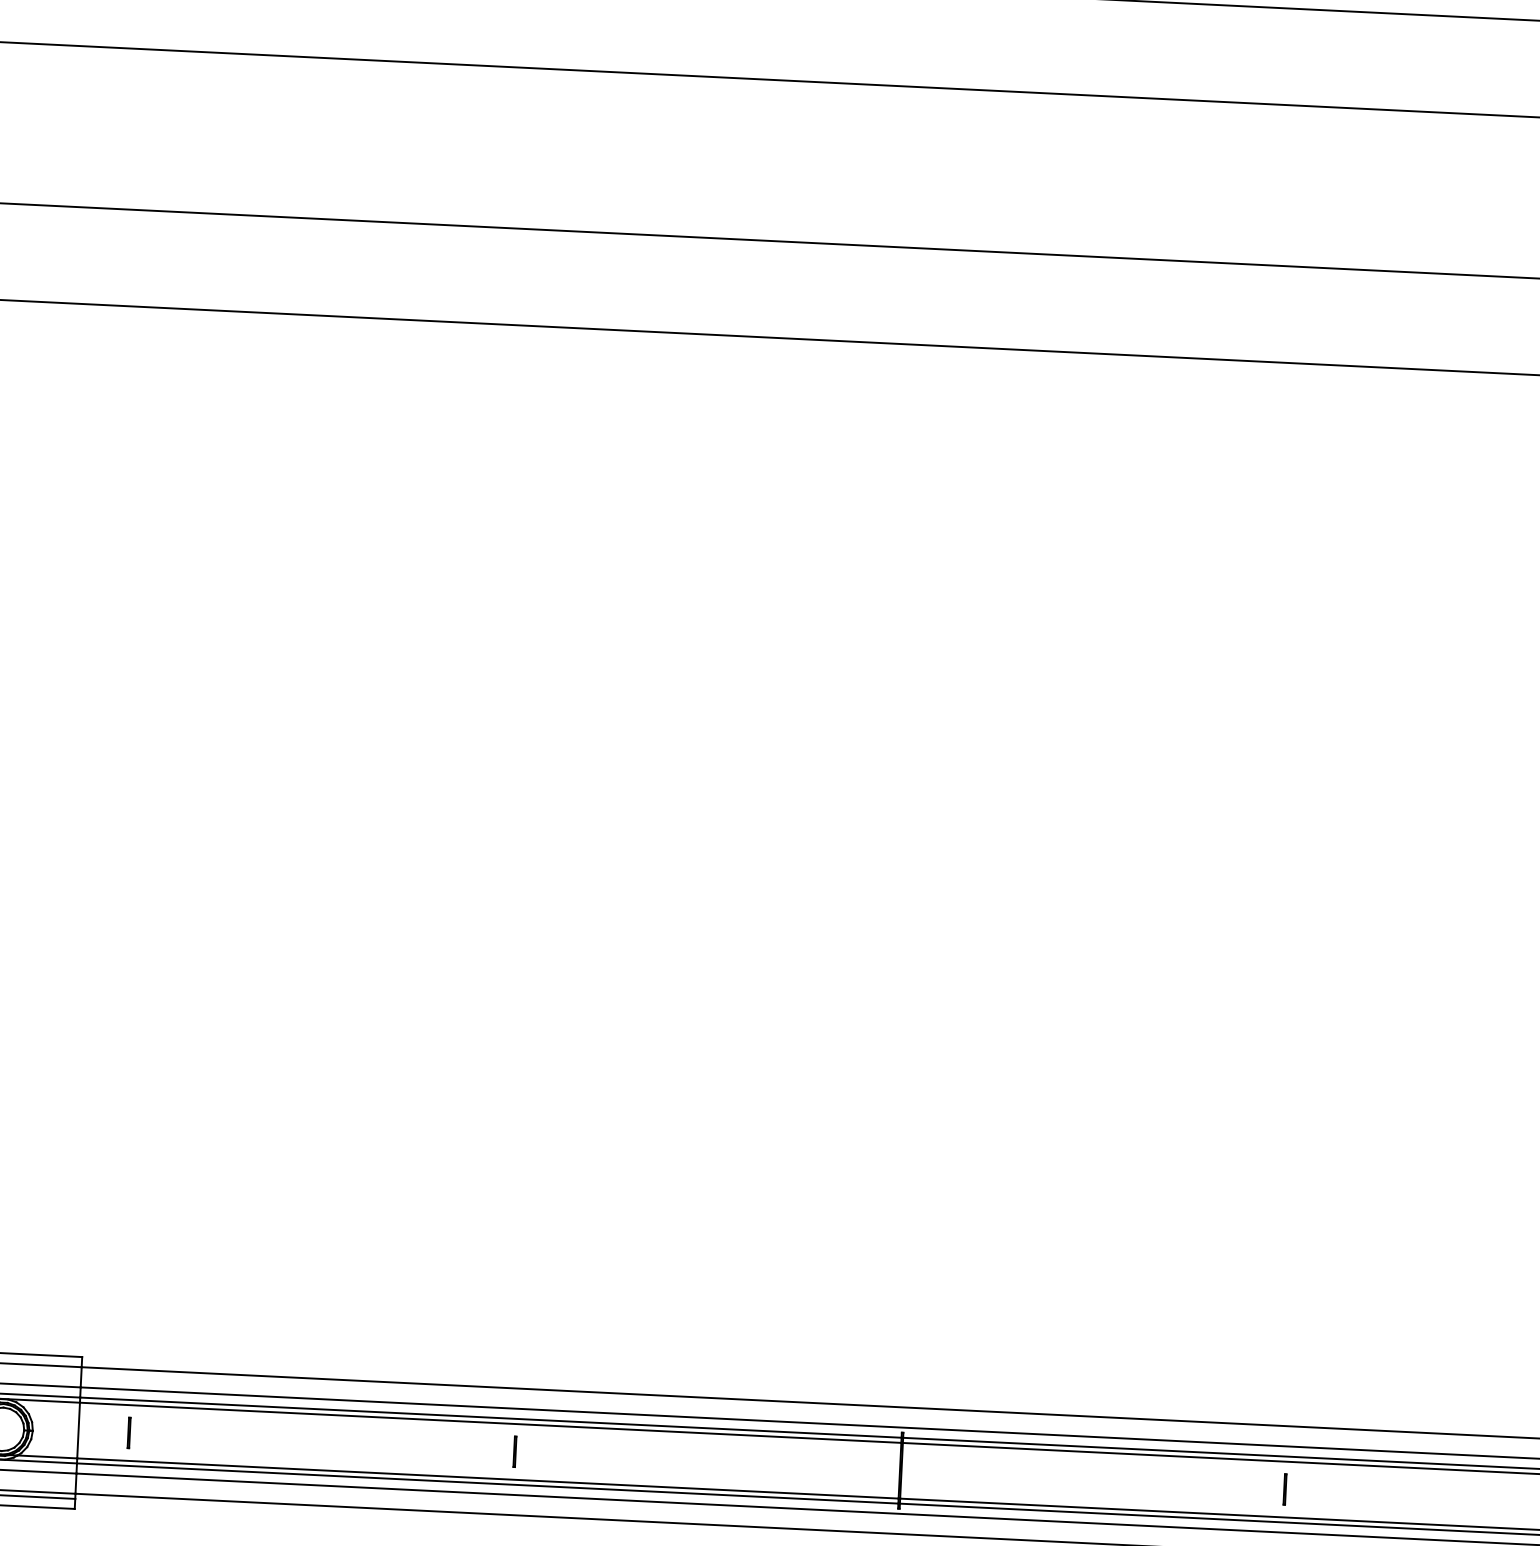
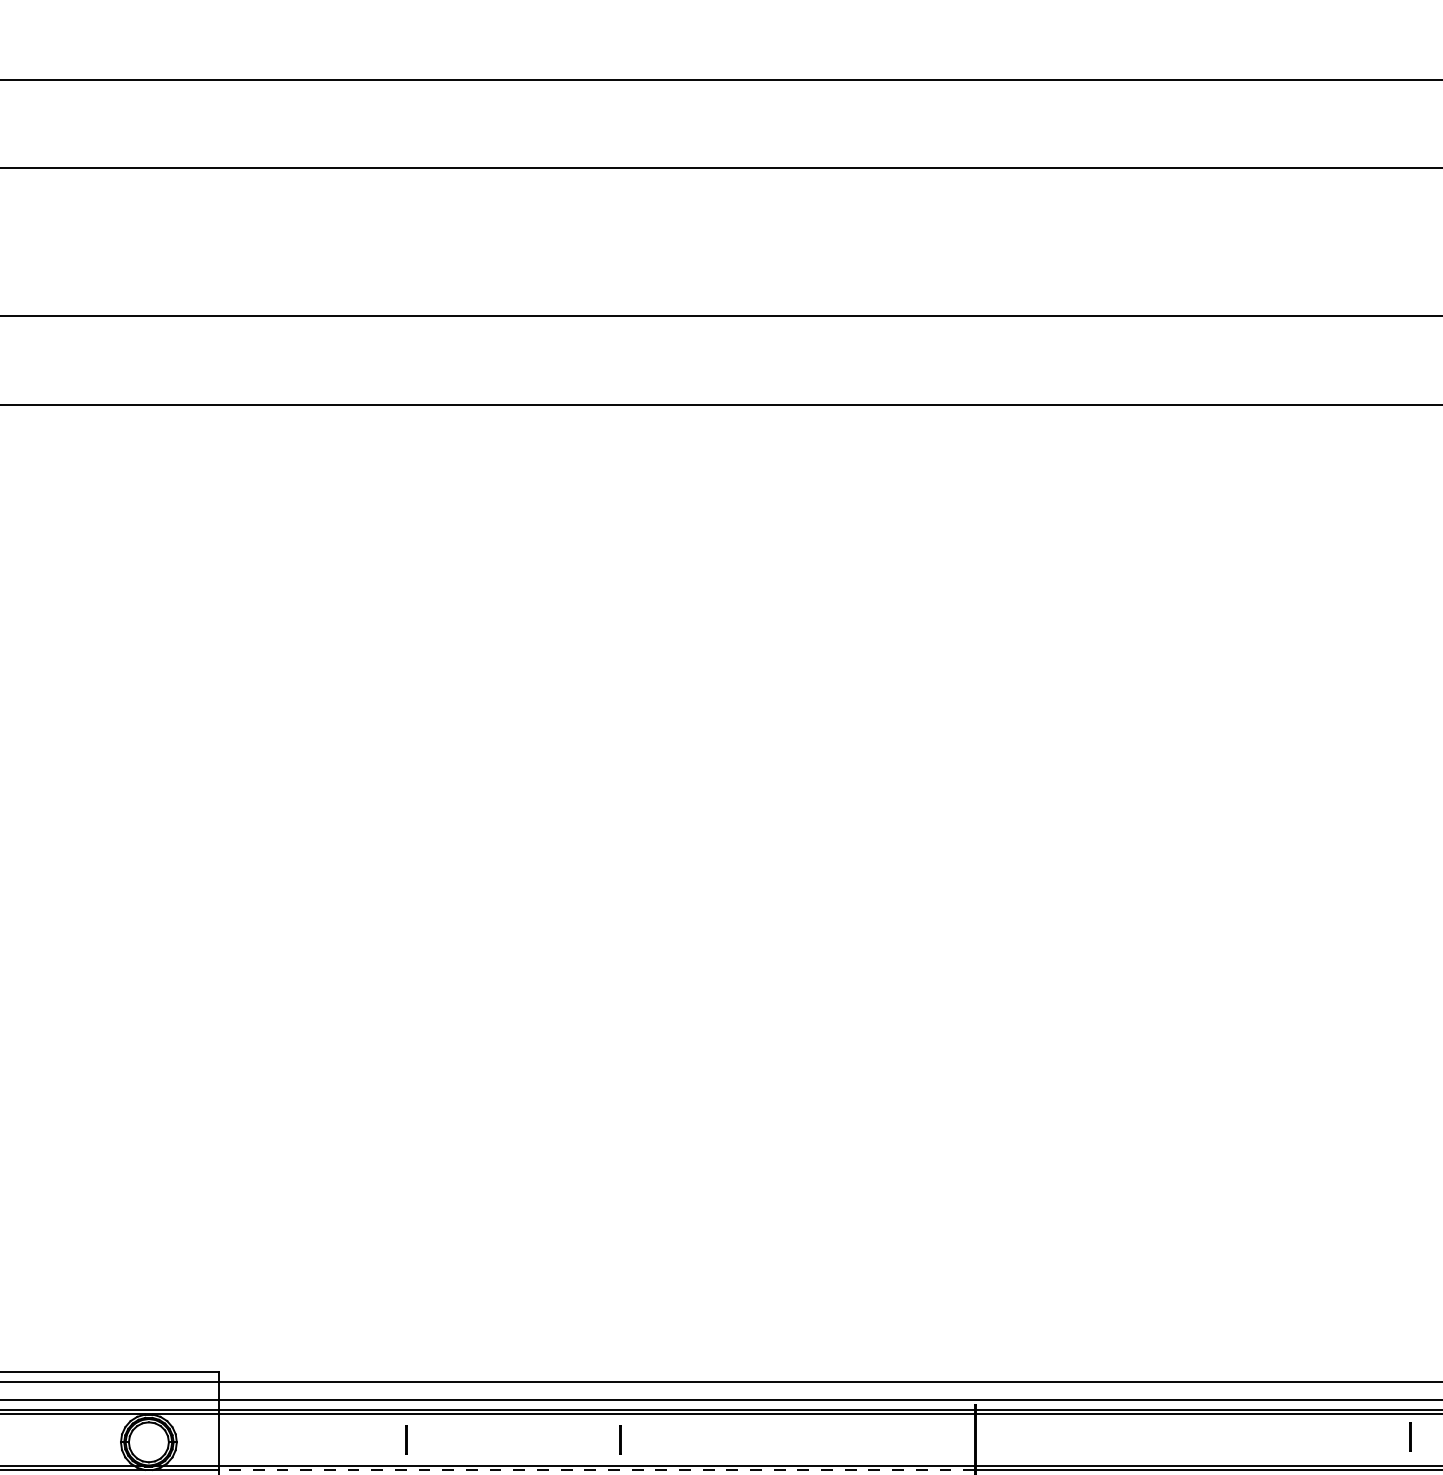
line: (129, 1432) -> (406, 1439), moved
line: (487, 1483) -> (596, 1470), solid -> dashed
line: (1285, 1489) -> (1410, 1436), moved

